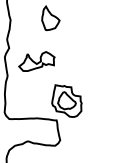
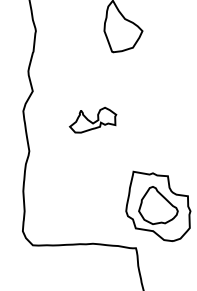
part: (36, 61) -> (92, 120), size x0.6

